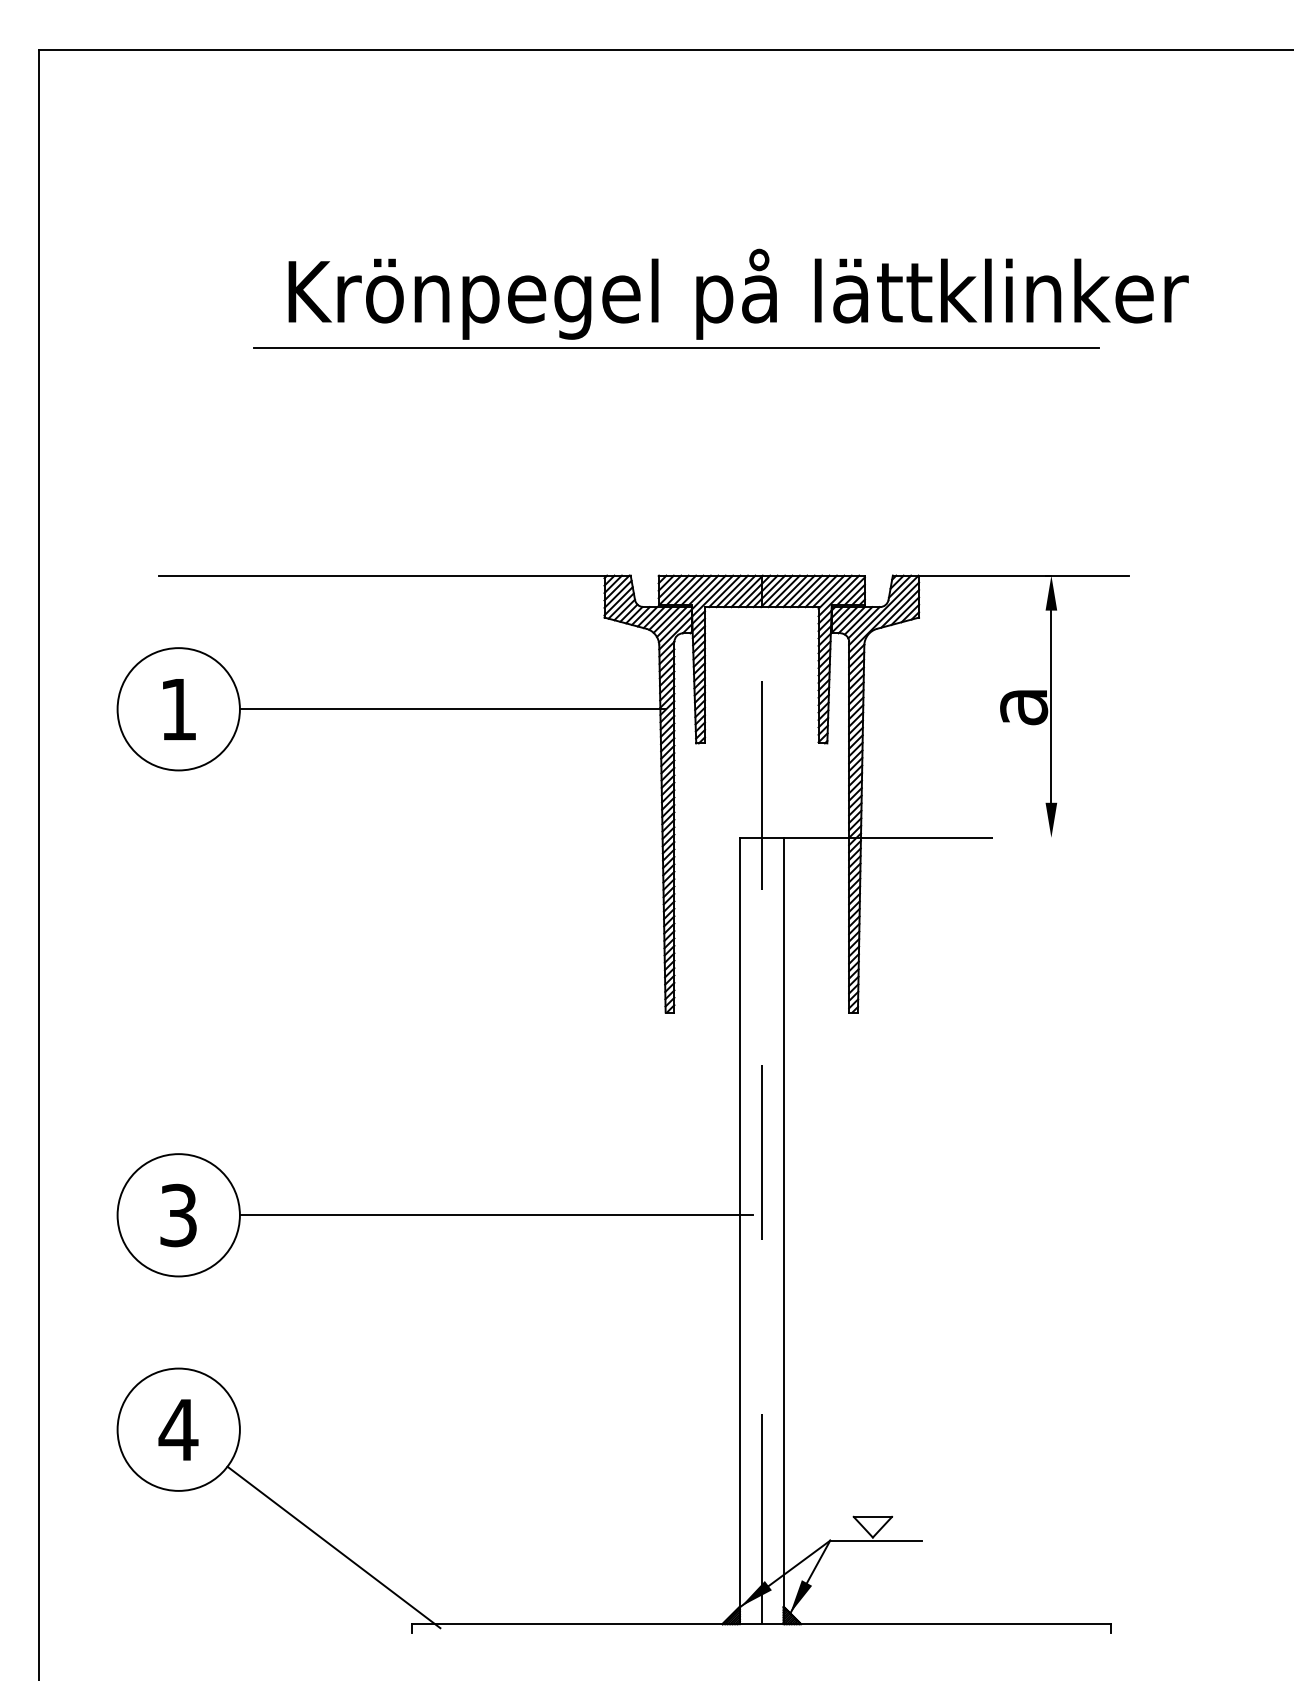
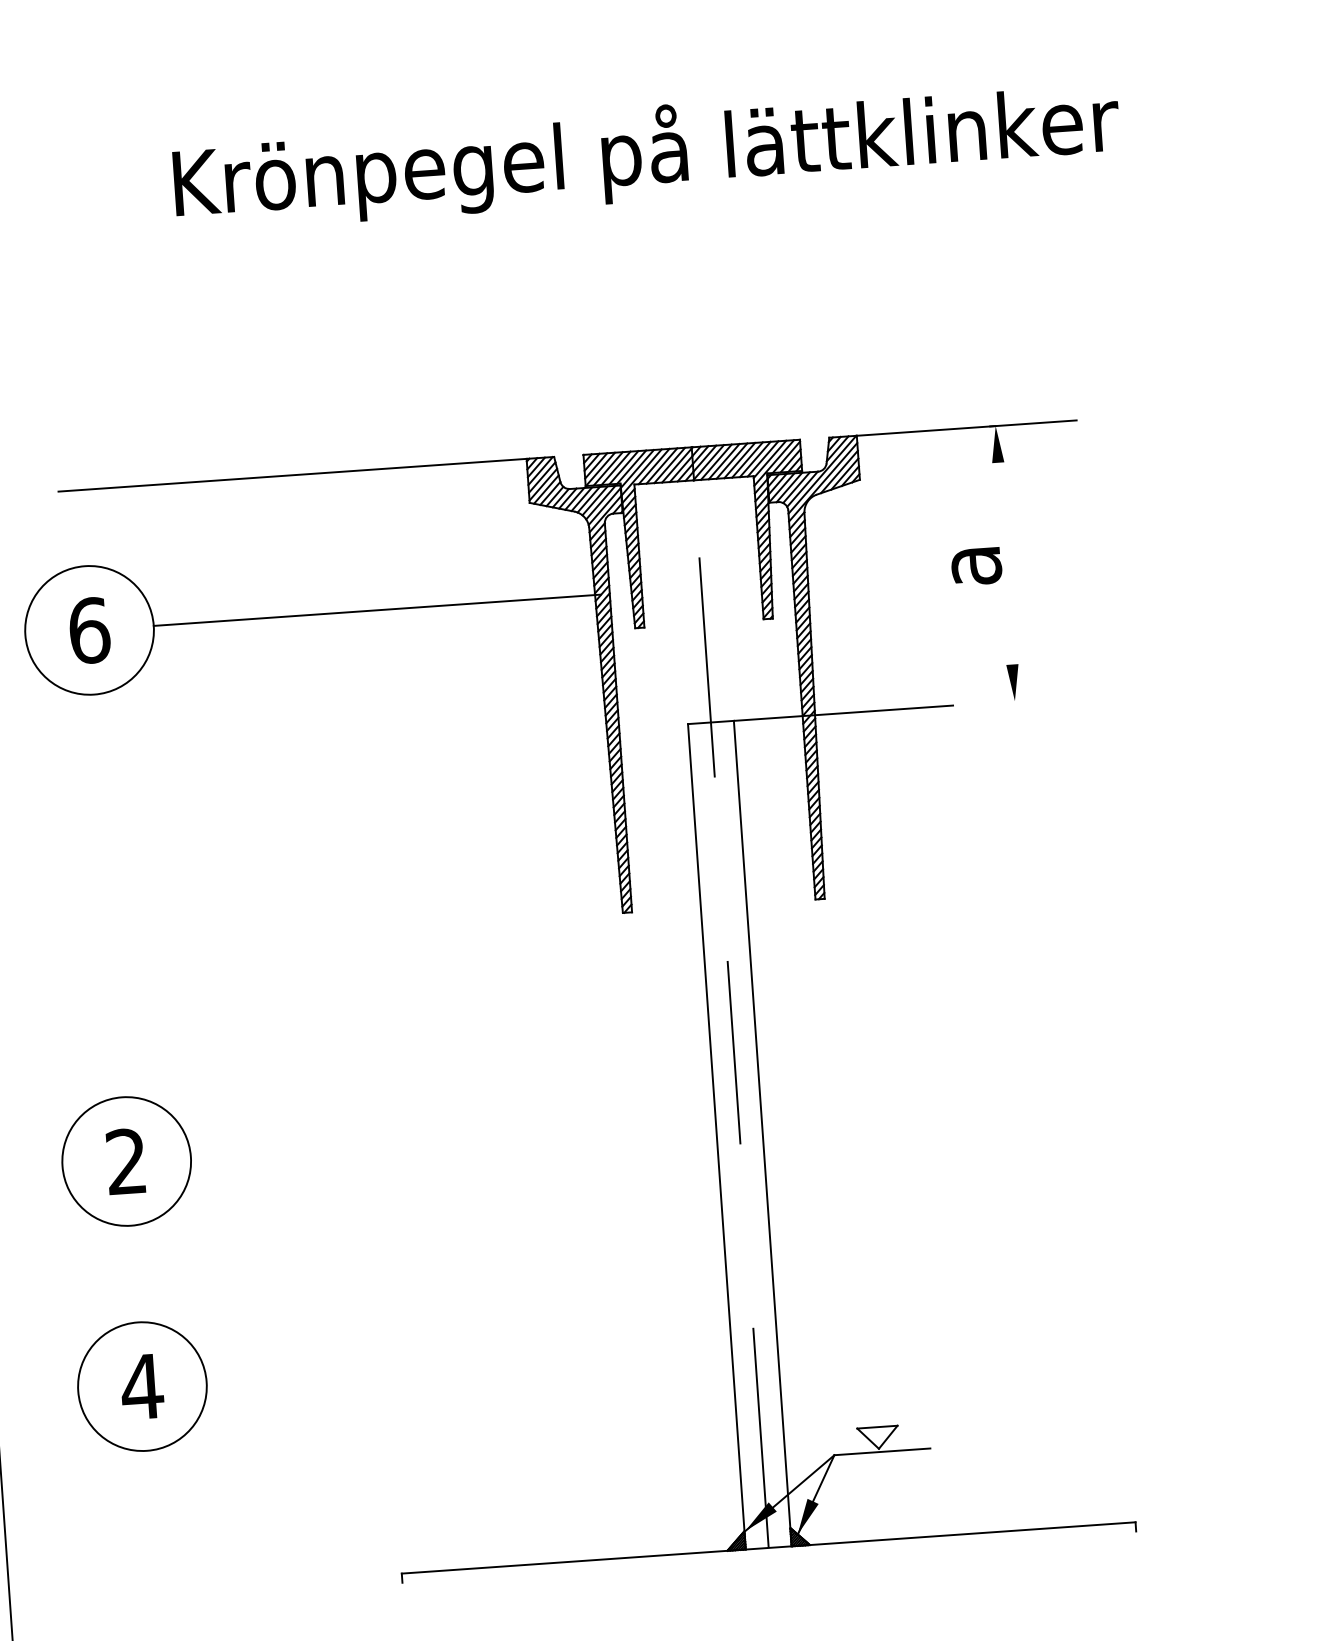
line: (676, 348) -> (585, 215), removed
line: (1051, 706) -> (1005, 563), removed
text: (178, 709) -> (89, 630), 1 -> 6
text: (178, 1215) -> (126, 1161), 3 -> 2
line: (495, 1215) -> (459, 1138), removed
line: (333, 1547) -> (313, 1498), removed

